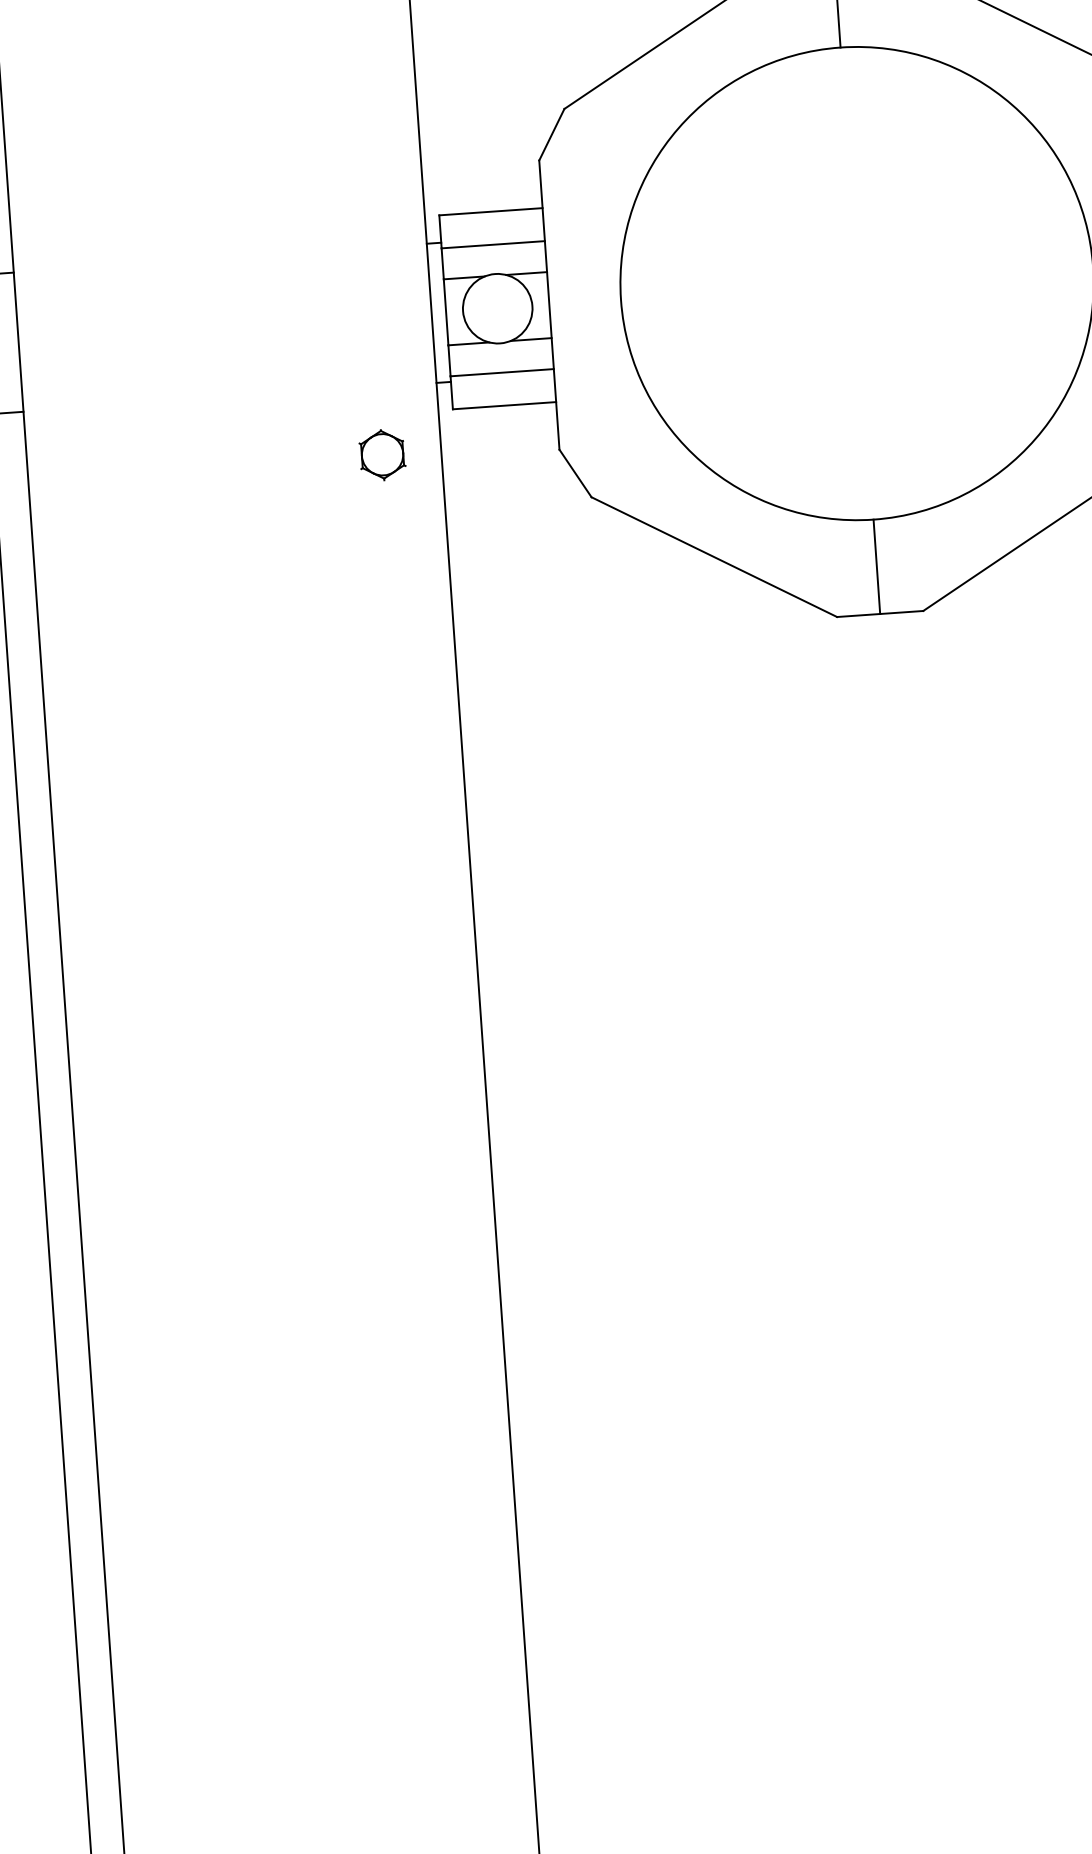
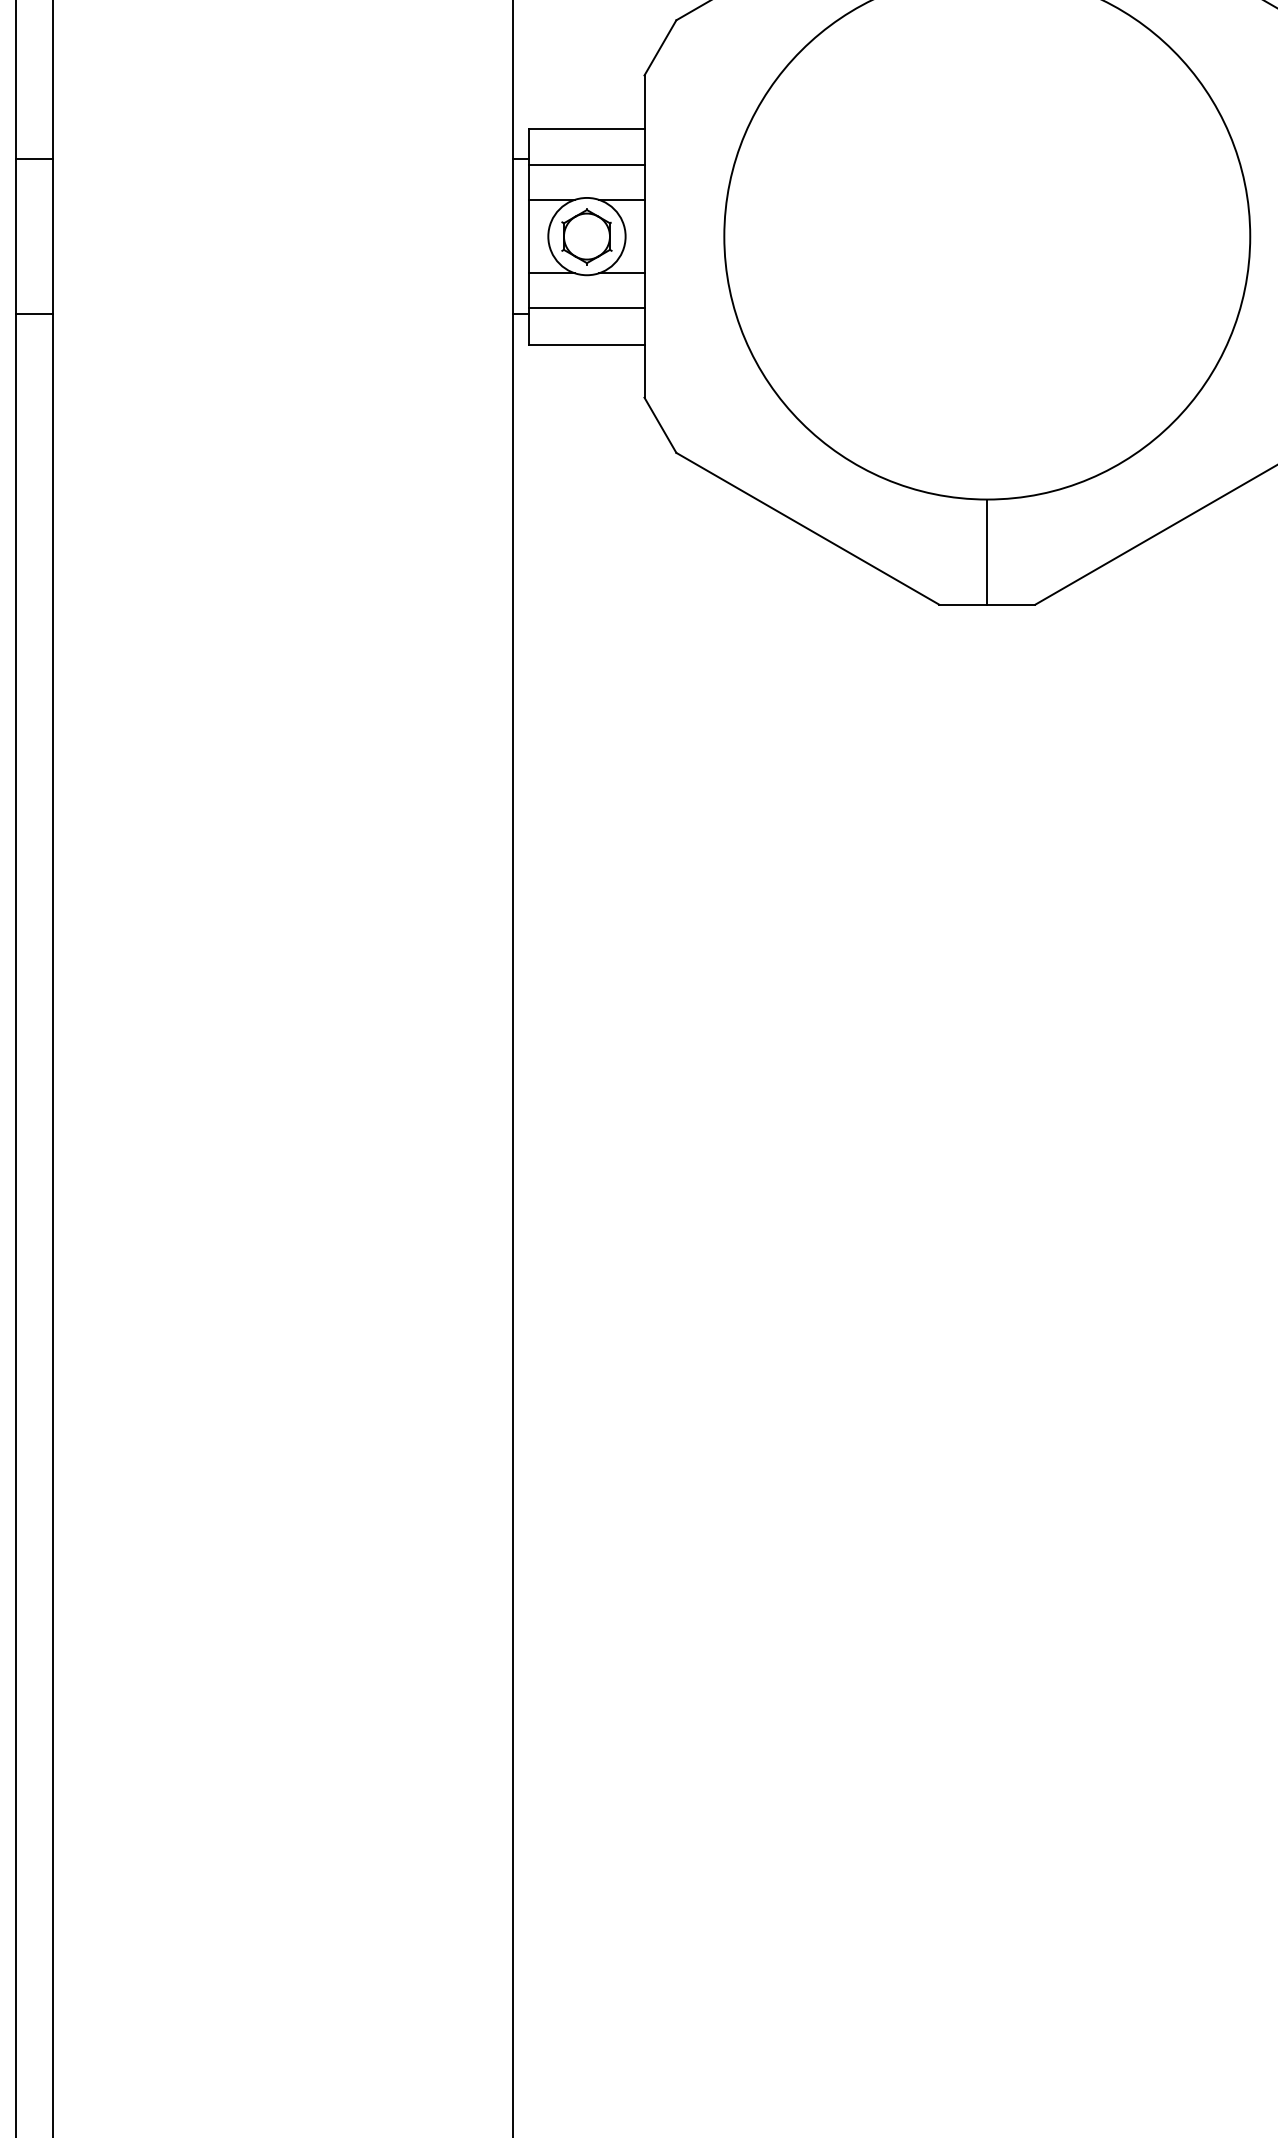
part: (382, 454) -> (586, 236), moved

